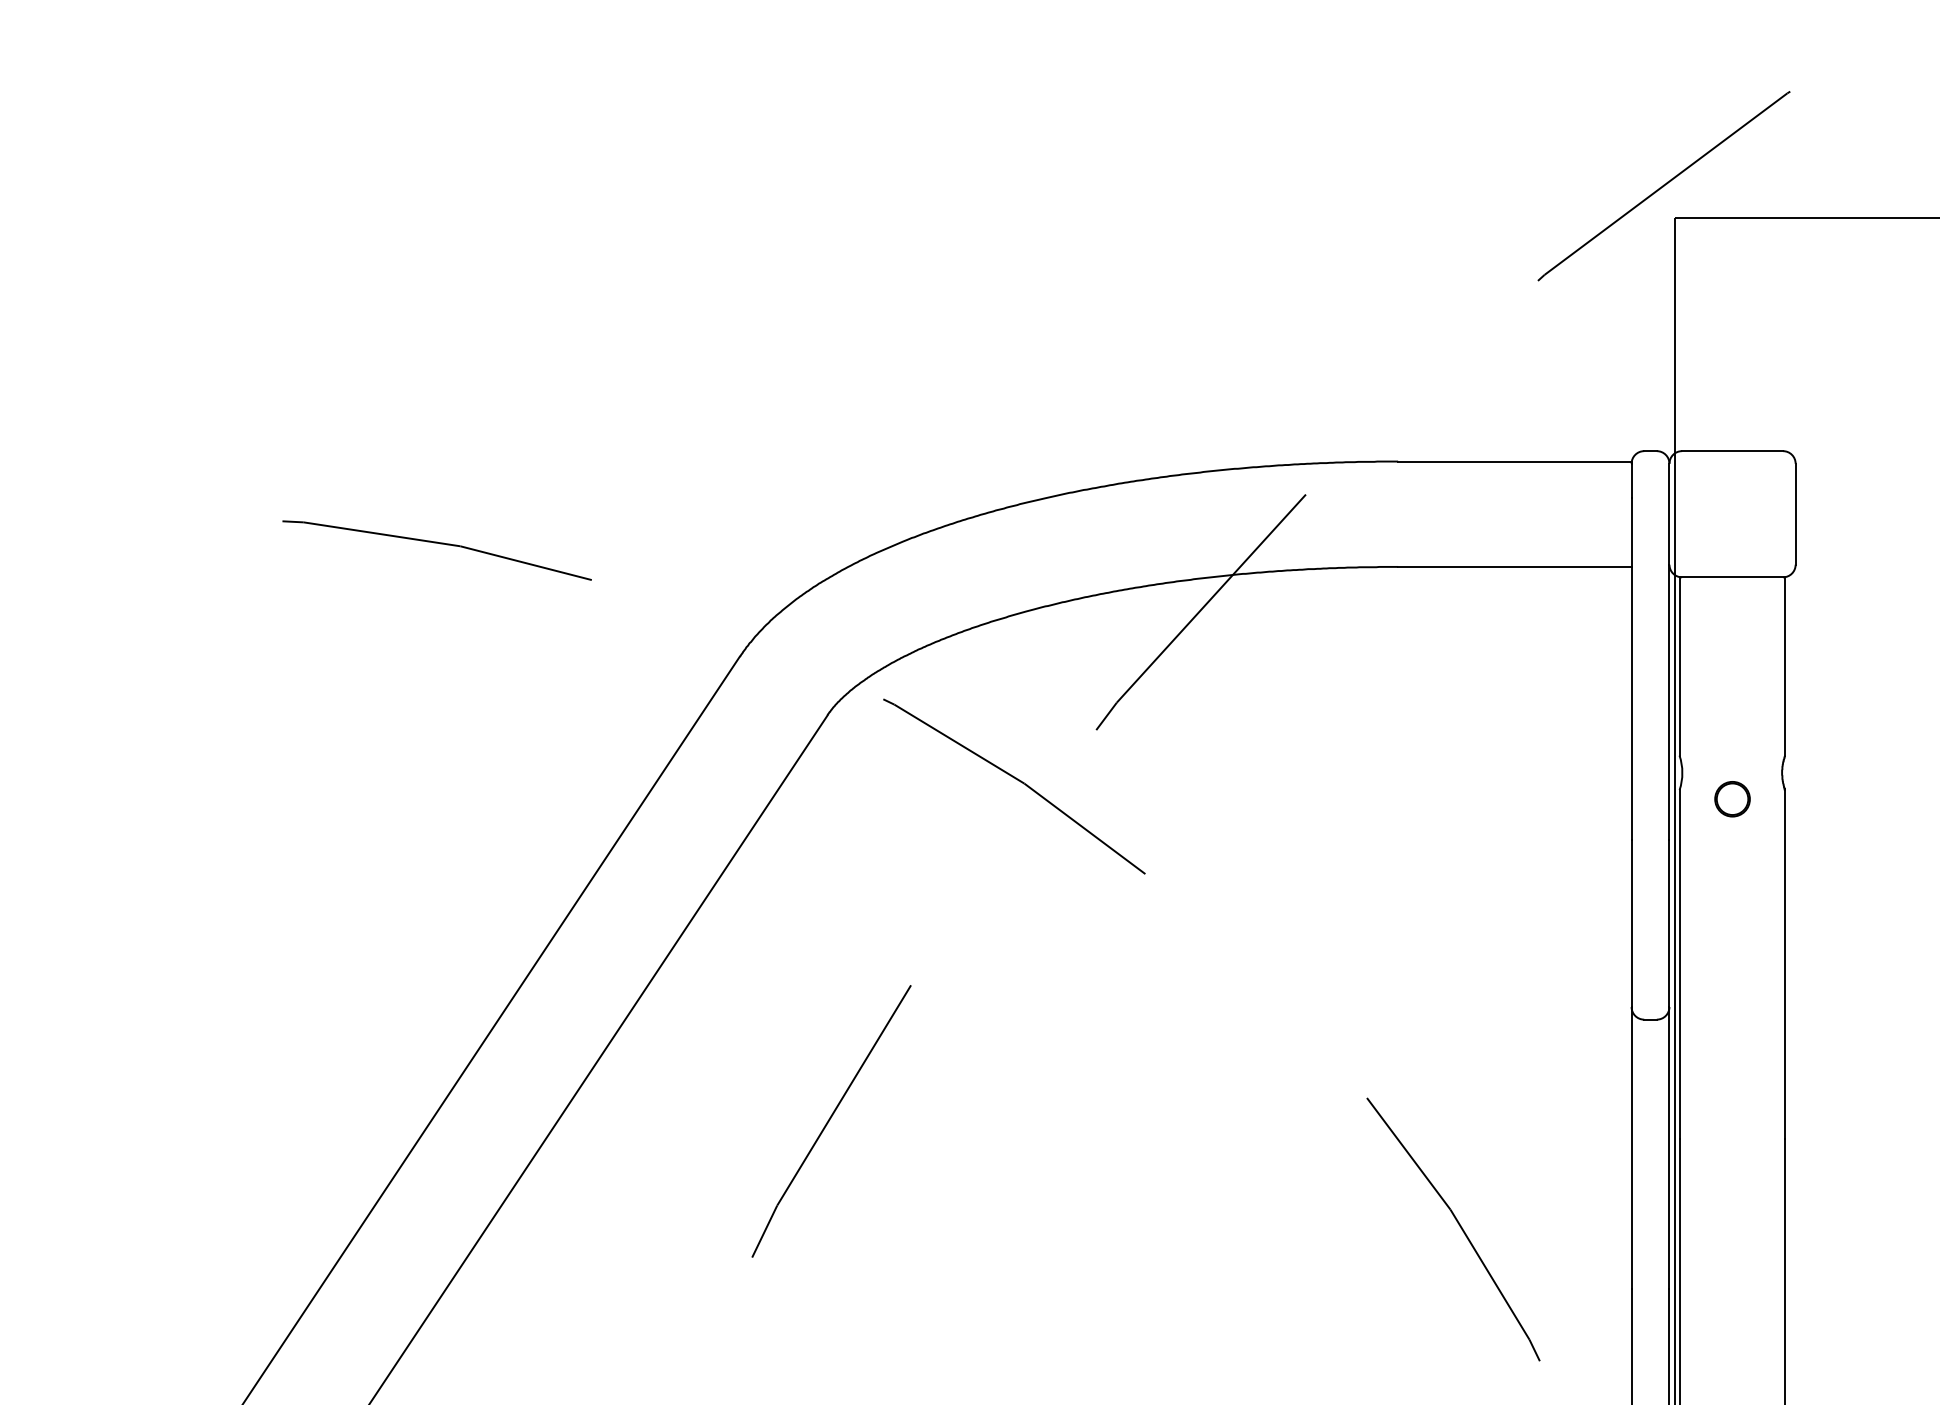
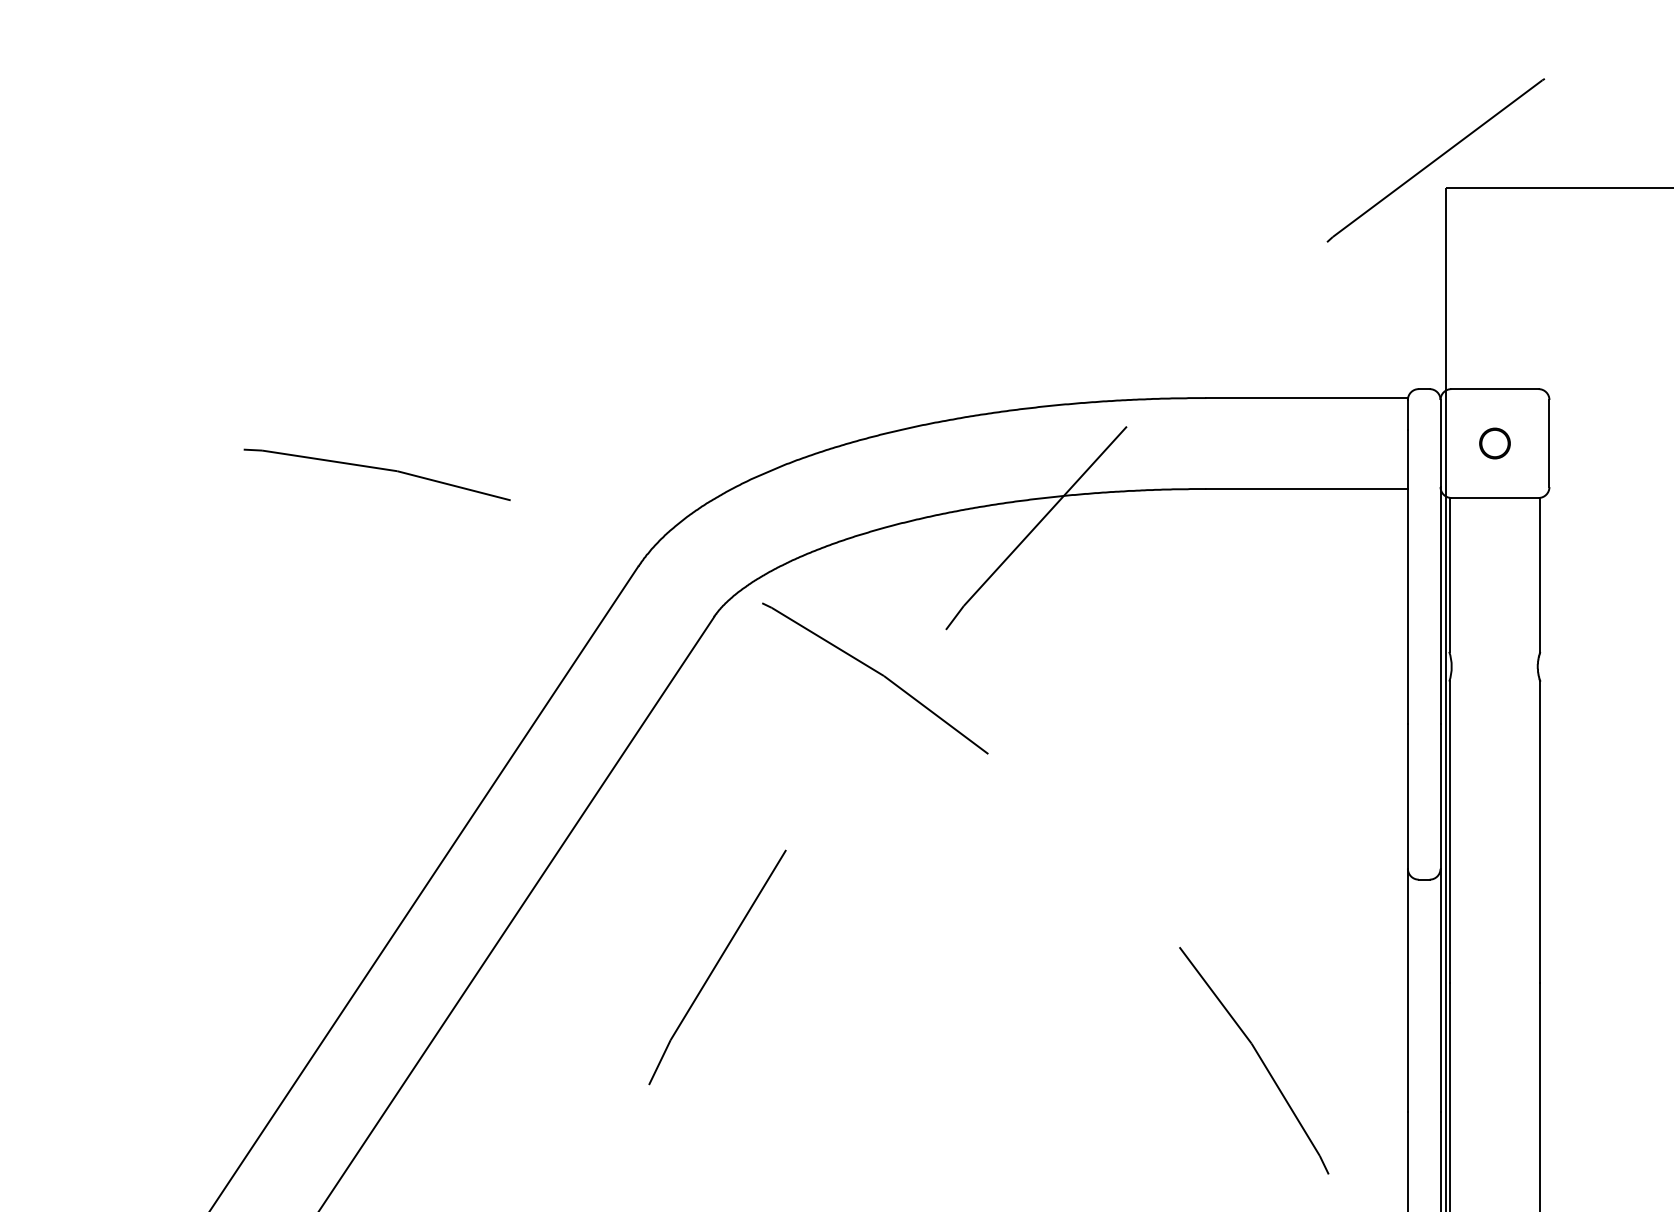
part: (1732, 799) -> (1494, 443), moved

